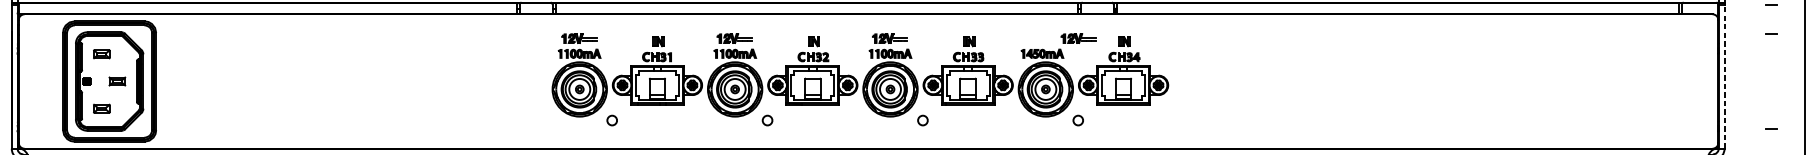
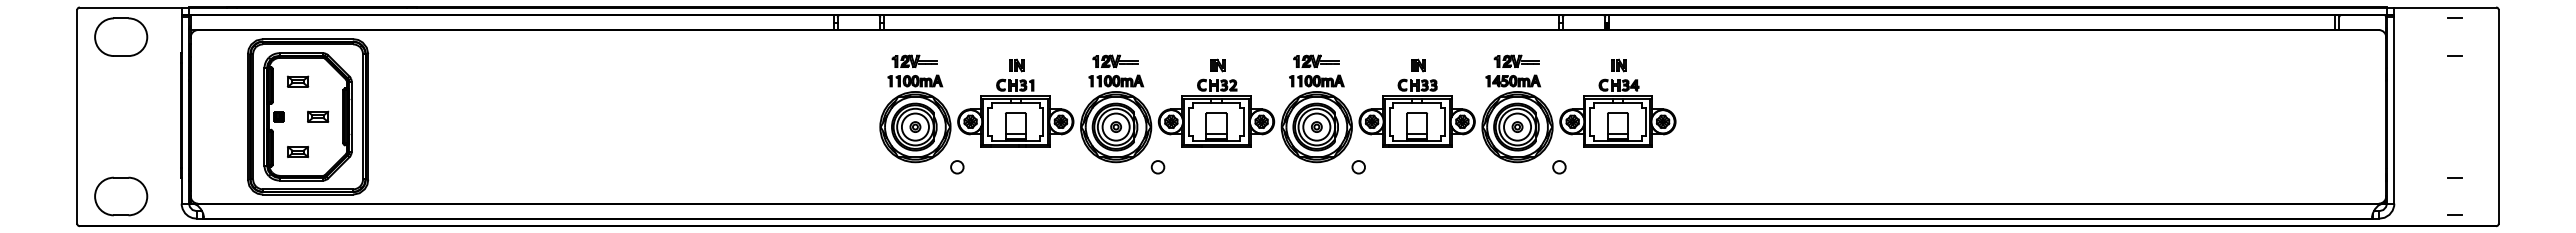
part: (1078, 37) -> (1516, 60), moved
line: (1724, 76) -> (2394, 110), dashed -> solid

